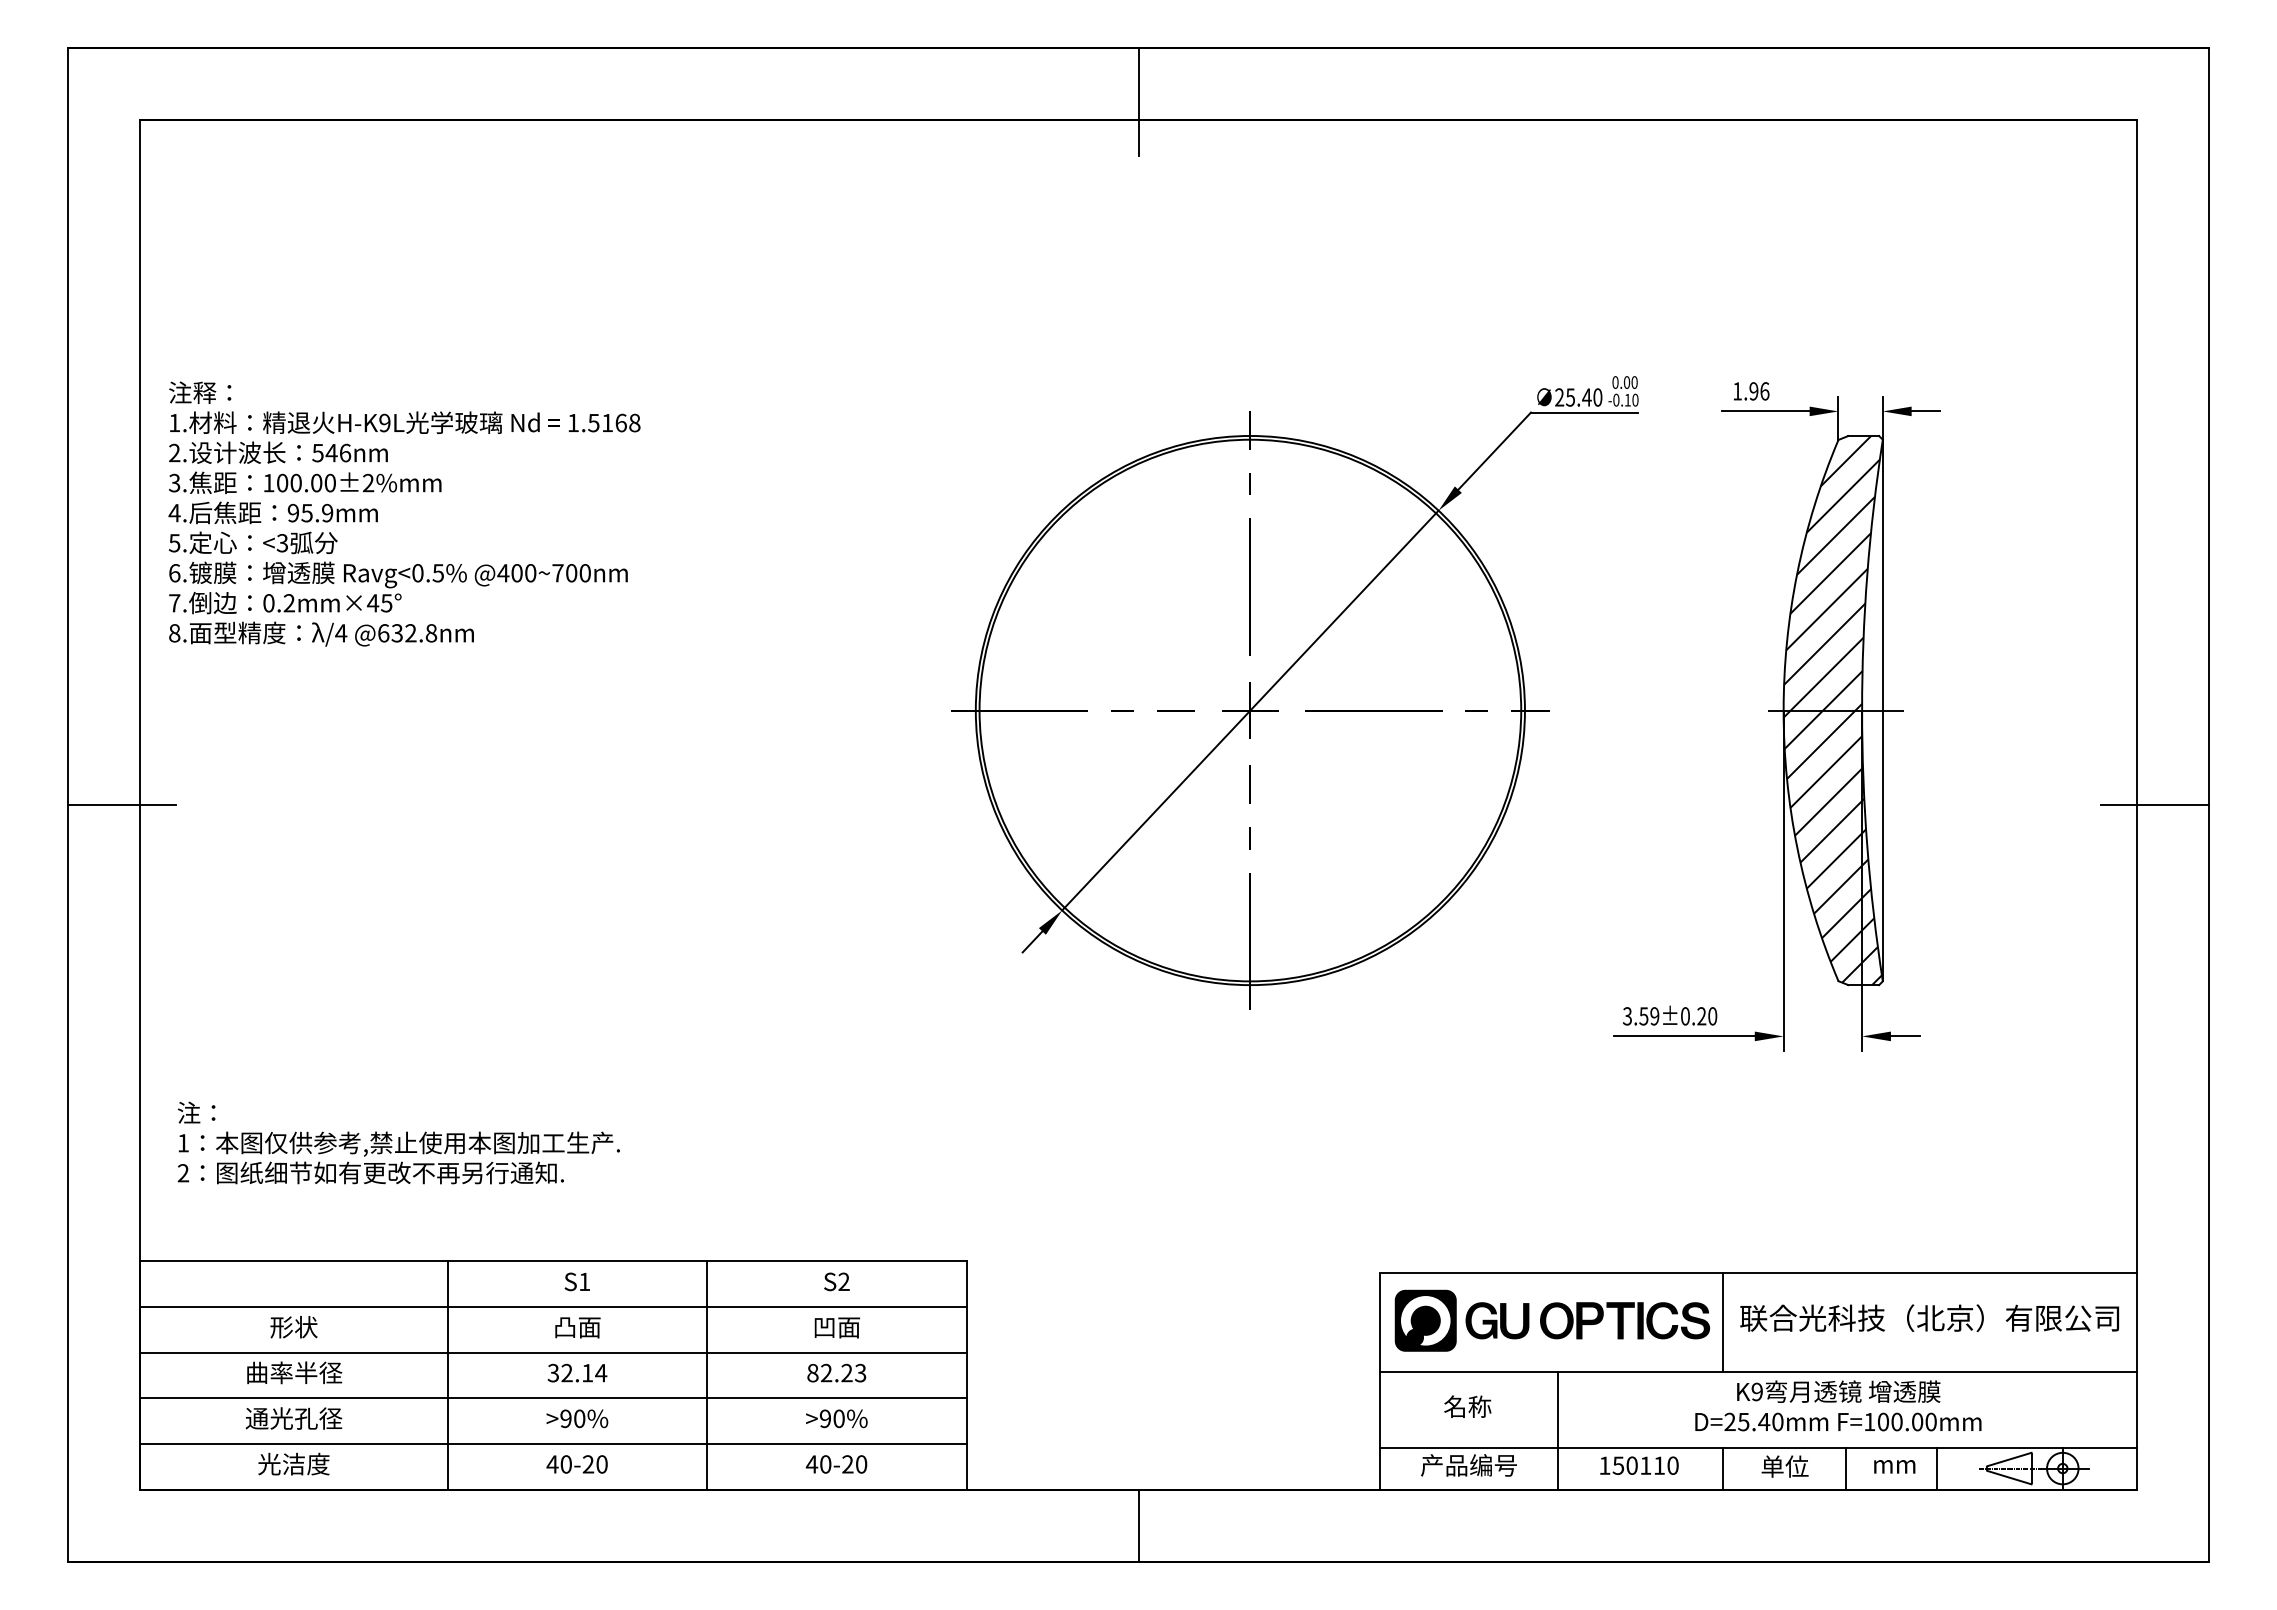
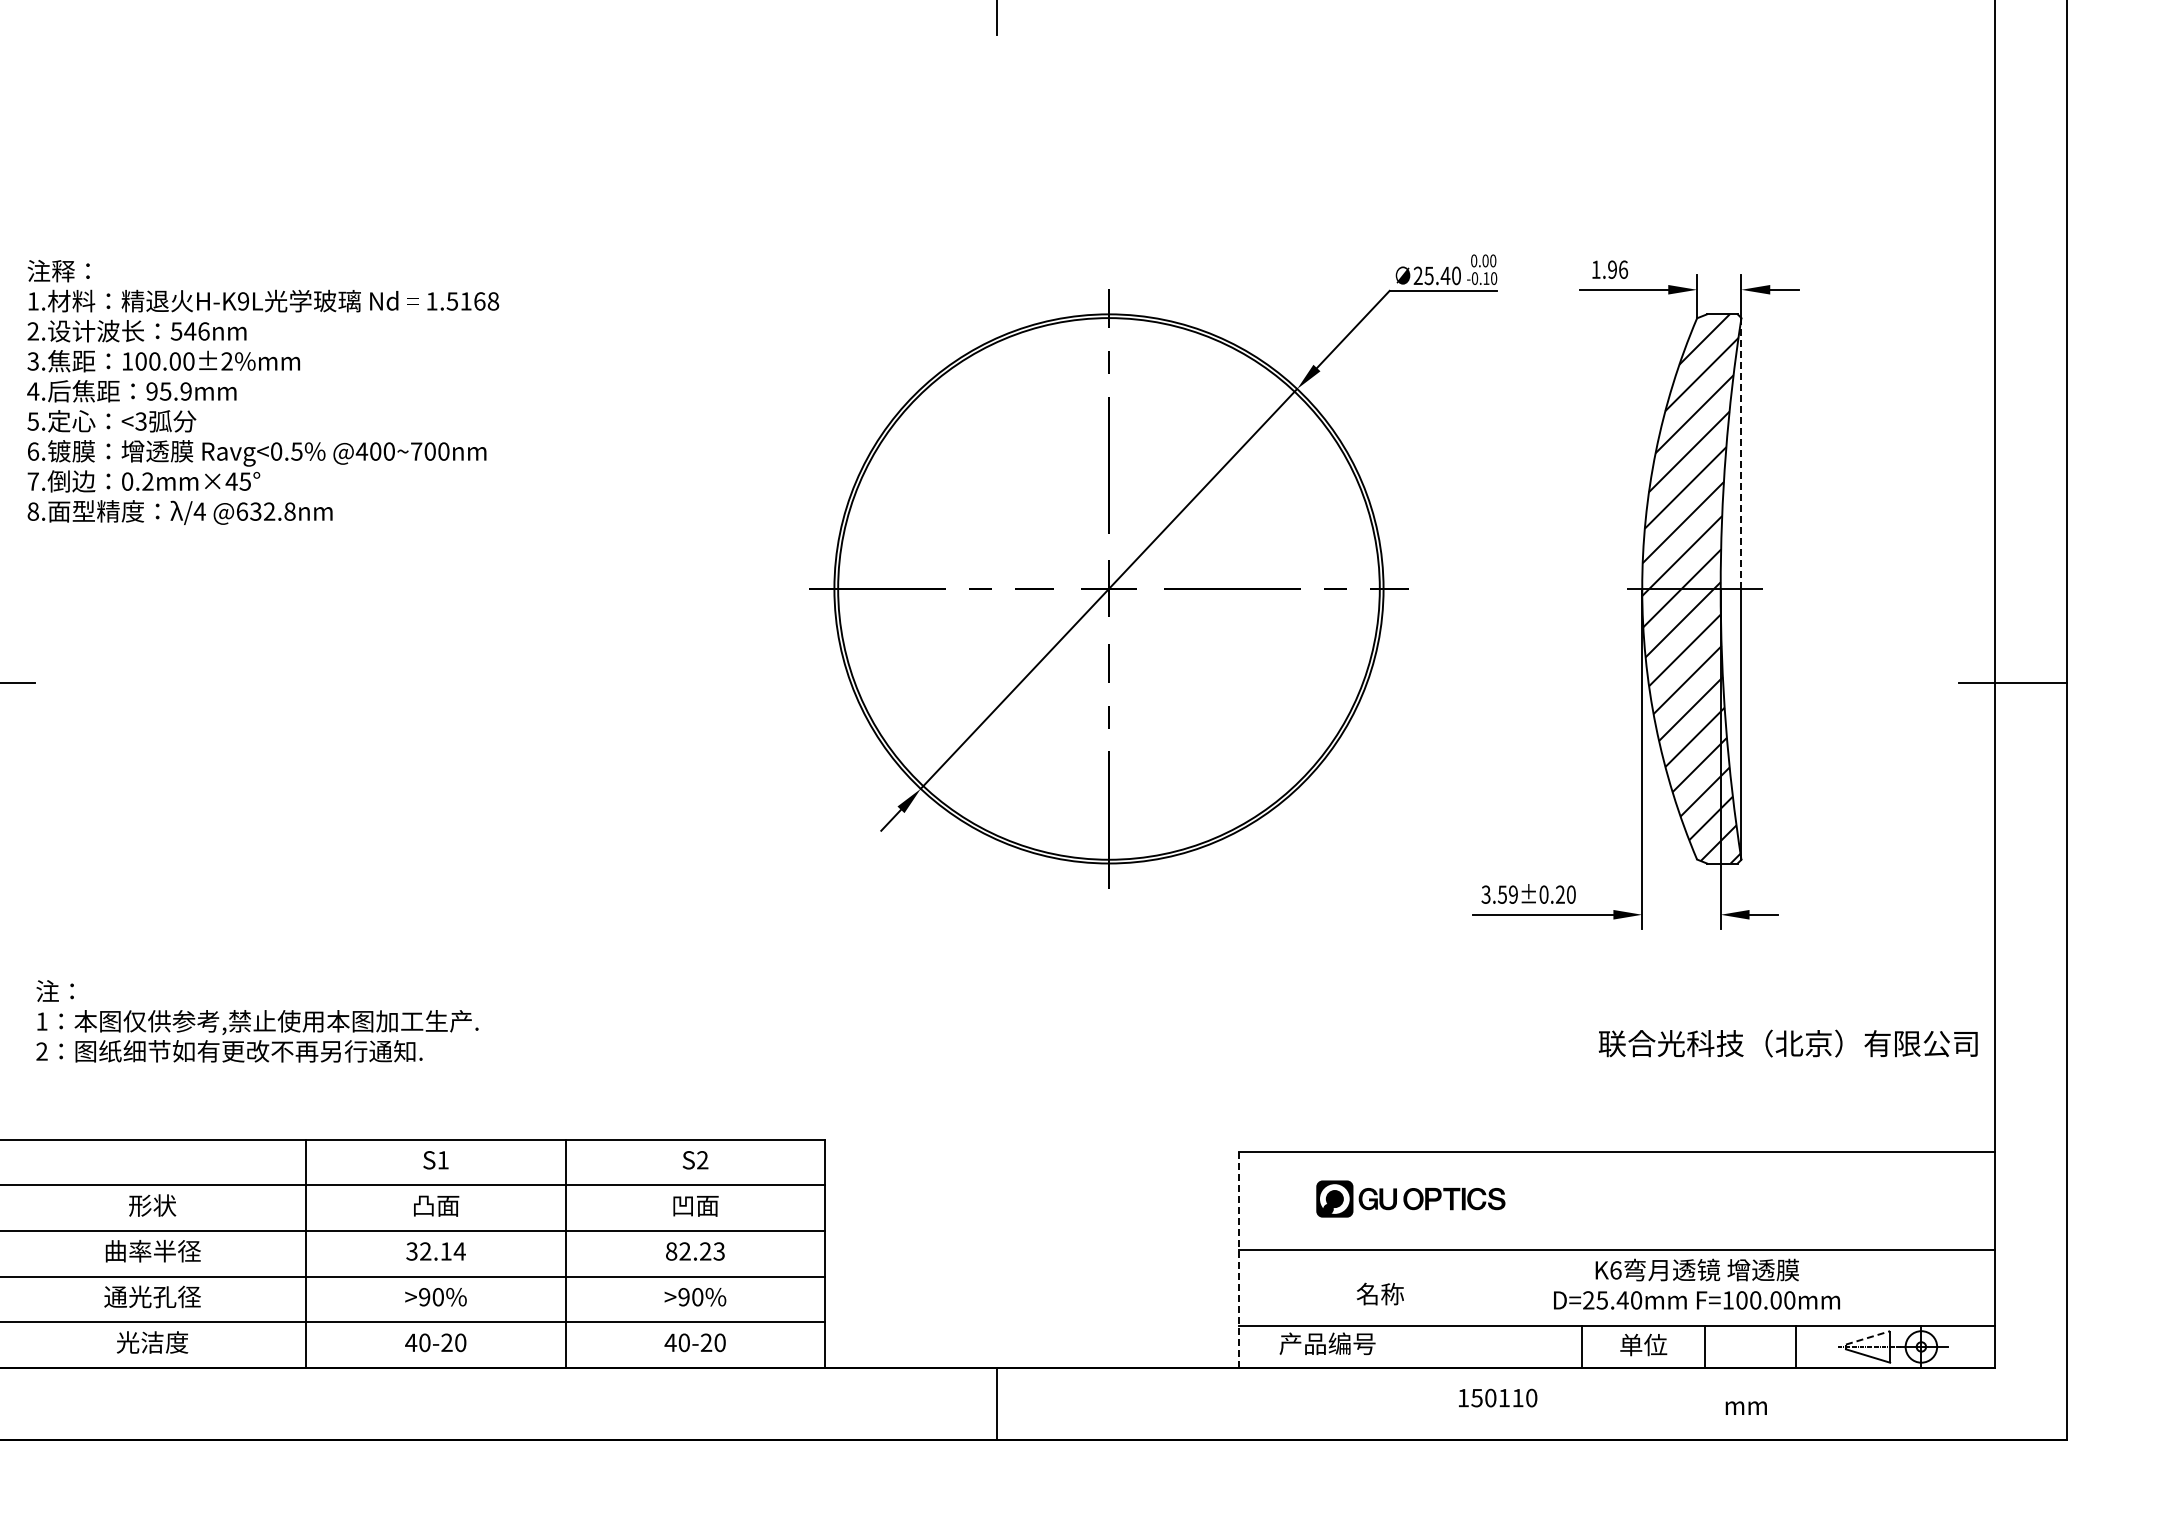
line: (1882, 574) -> (1741, 452), solid -> dashed
text: (1929, 1317) -> (1788, 1042), moved
part: (1551, 1320) -> (1410, 1198), size x0.6
line: (1723, 1322) -> (1582, 1200), removed
line: (1379, 1381) -> (1238, 1259), solid -> dashed
text: (1757, 1391) -> (1616, 1269), K9 -> K6
text: (1467, 1406) -> (1380, 1293), moved
line: (1558, 1430) -> (1417, 1308), removed
line: (2009, 1459) -> (1868, 1337), solid -> dashed
text: (1639, 1465) -> (1498, 1397), moved
text: (1894, 1466) -> (1746, 1407), moved

